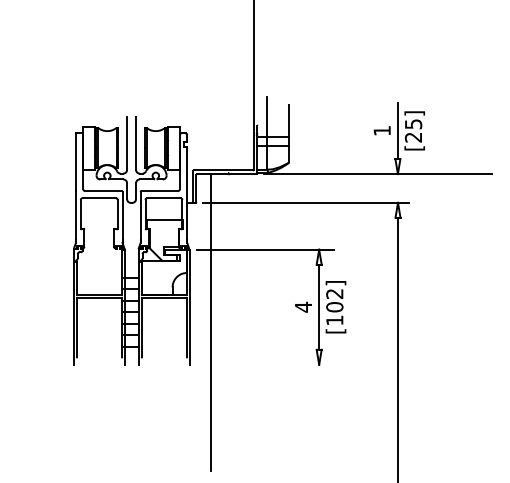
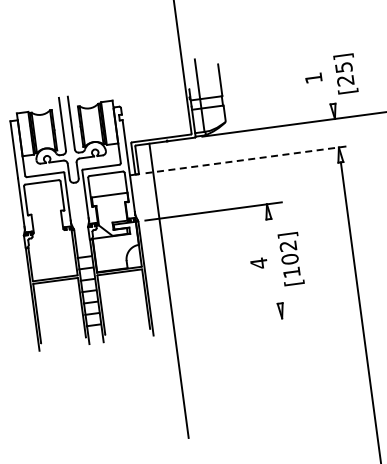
line: (397, 130) -> (328, 75), removed
line: (305, 202) -> (247, 159), solid -> dashed
line: (319, 306) -> (274, 260), removed

